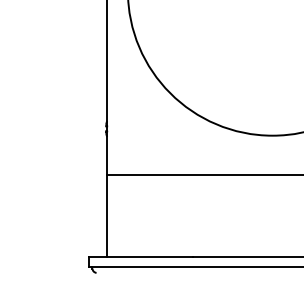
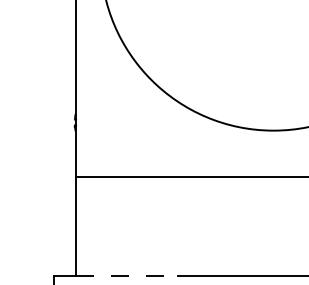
line: (149, 257) -> (126, 276), solid -> dashed

